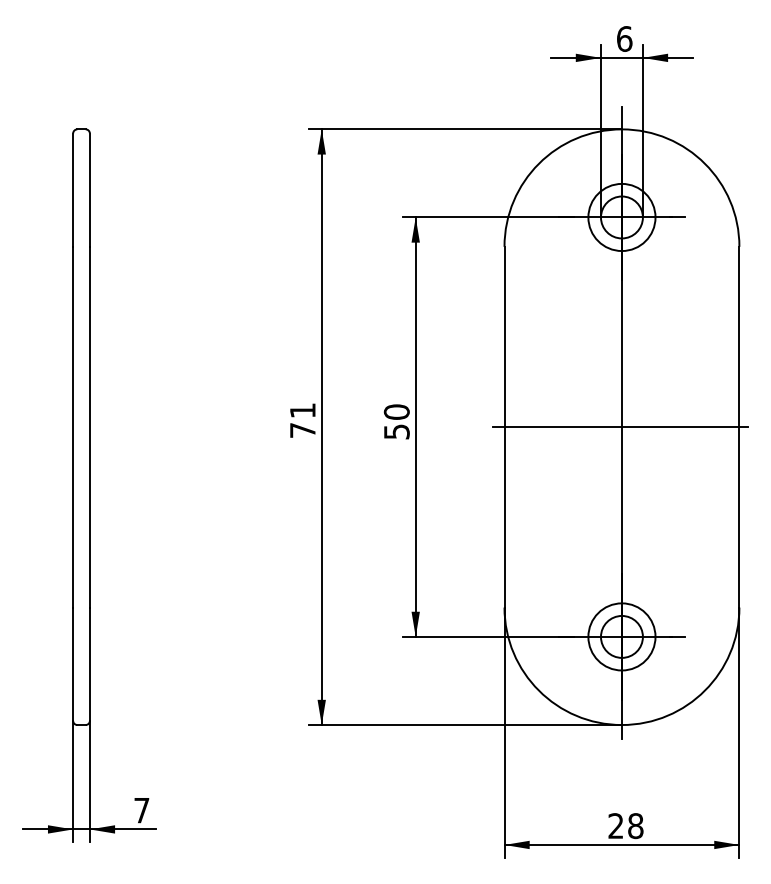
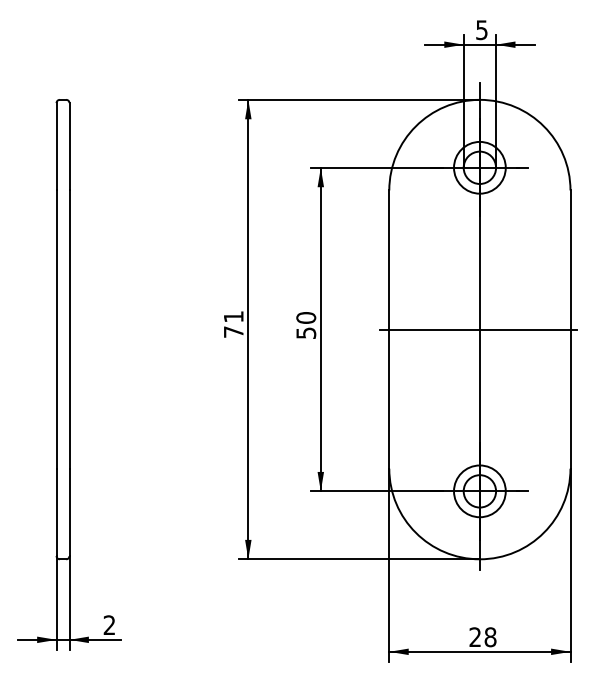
text: (625, 39) -> (482, 30), 6 -> 5
text: (141, 809) -> (109, 624), 7 -> 2

